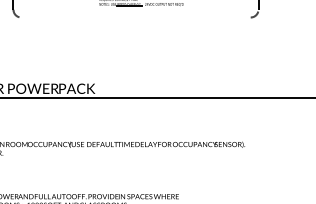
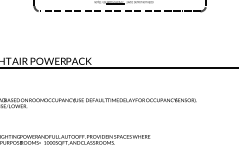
line: (134, 17) -> (119, 11), added

